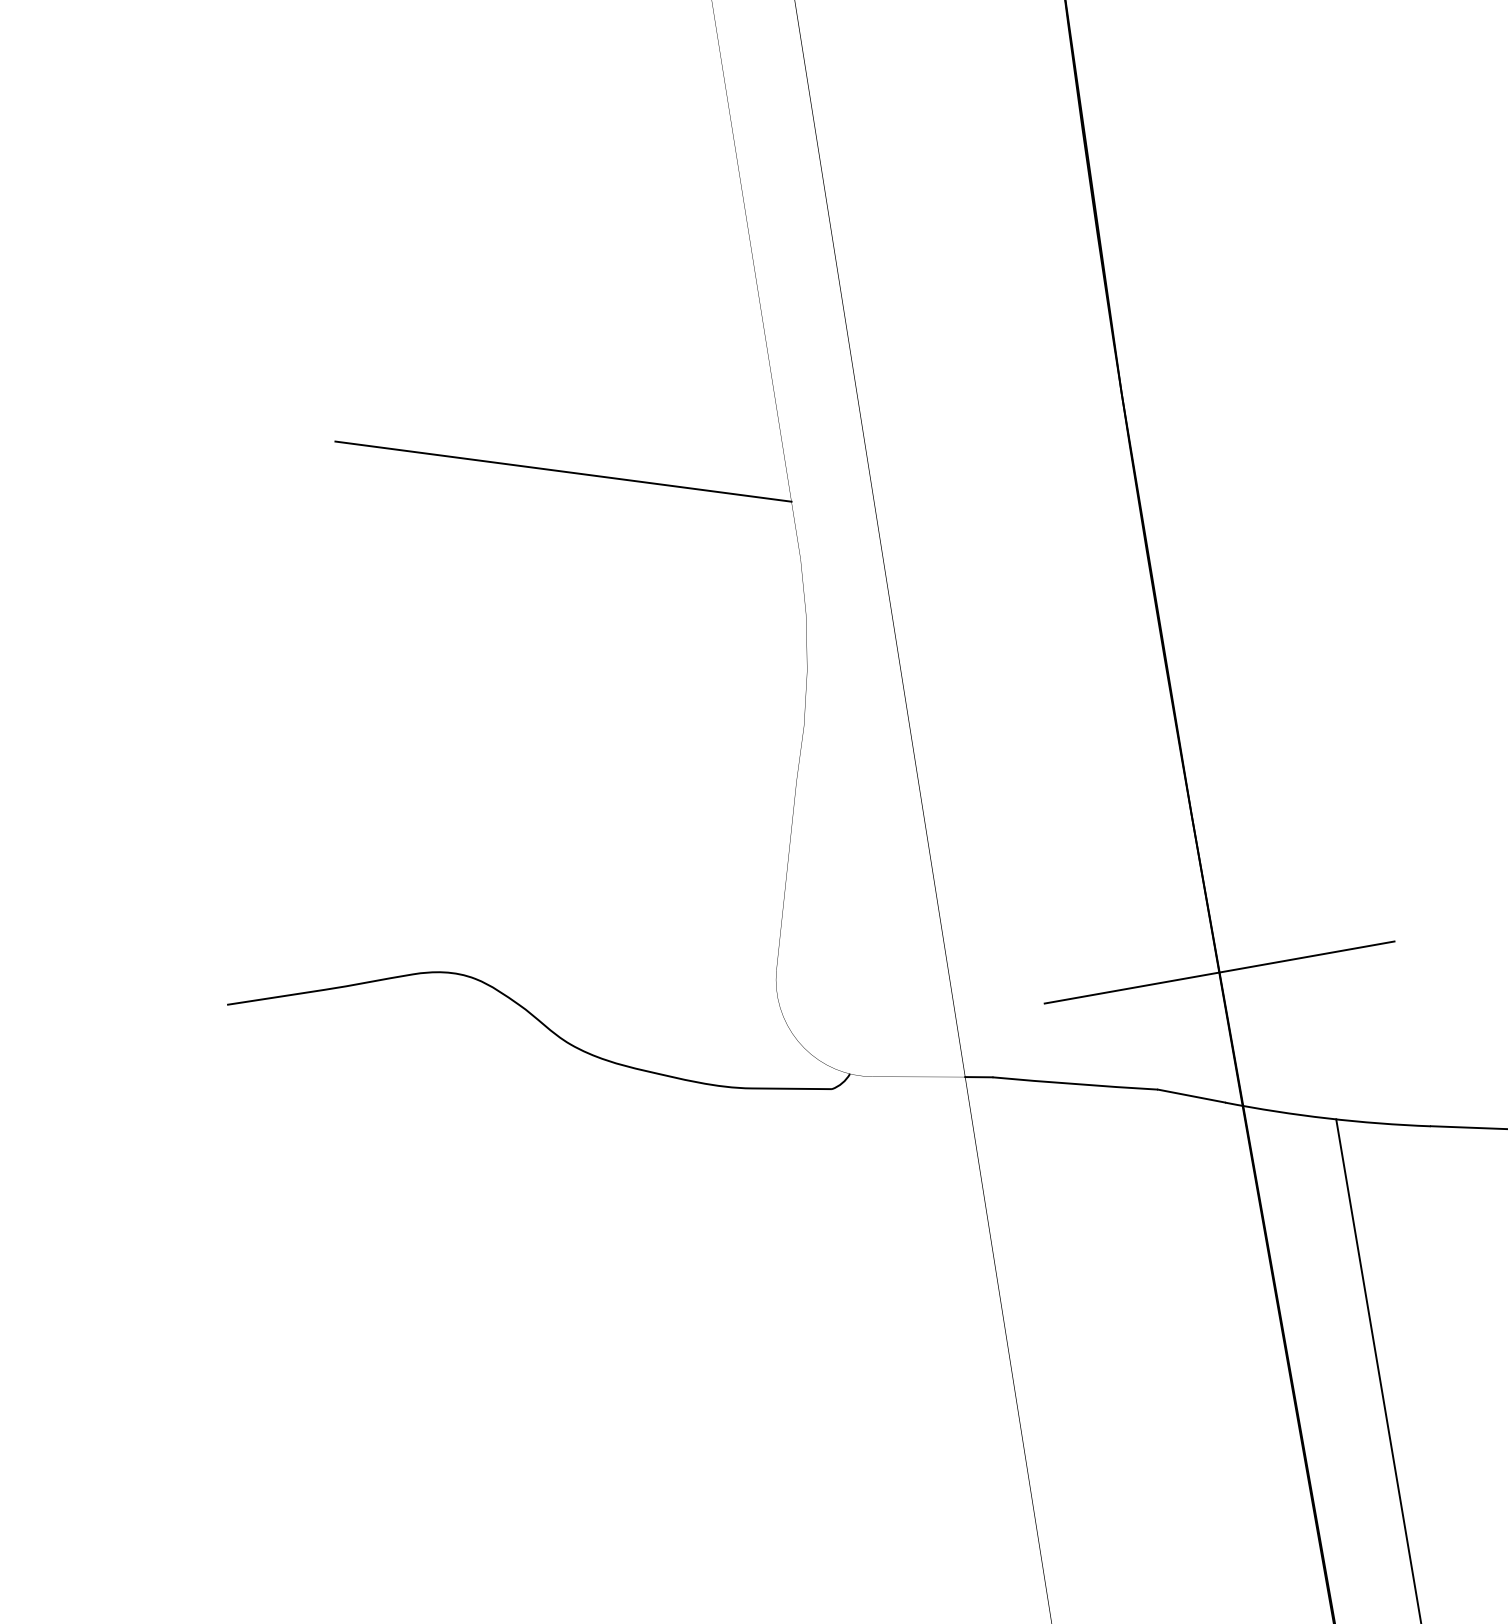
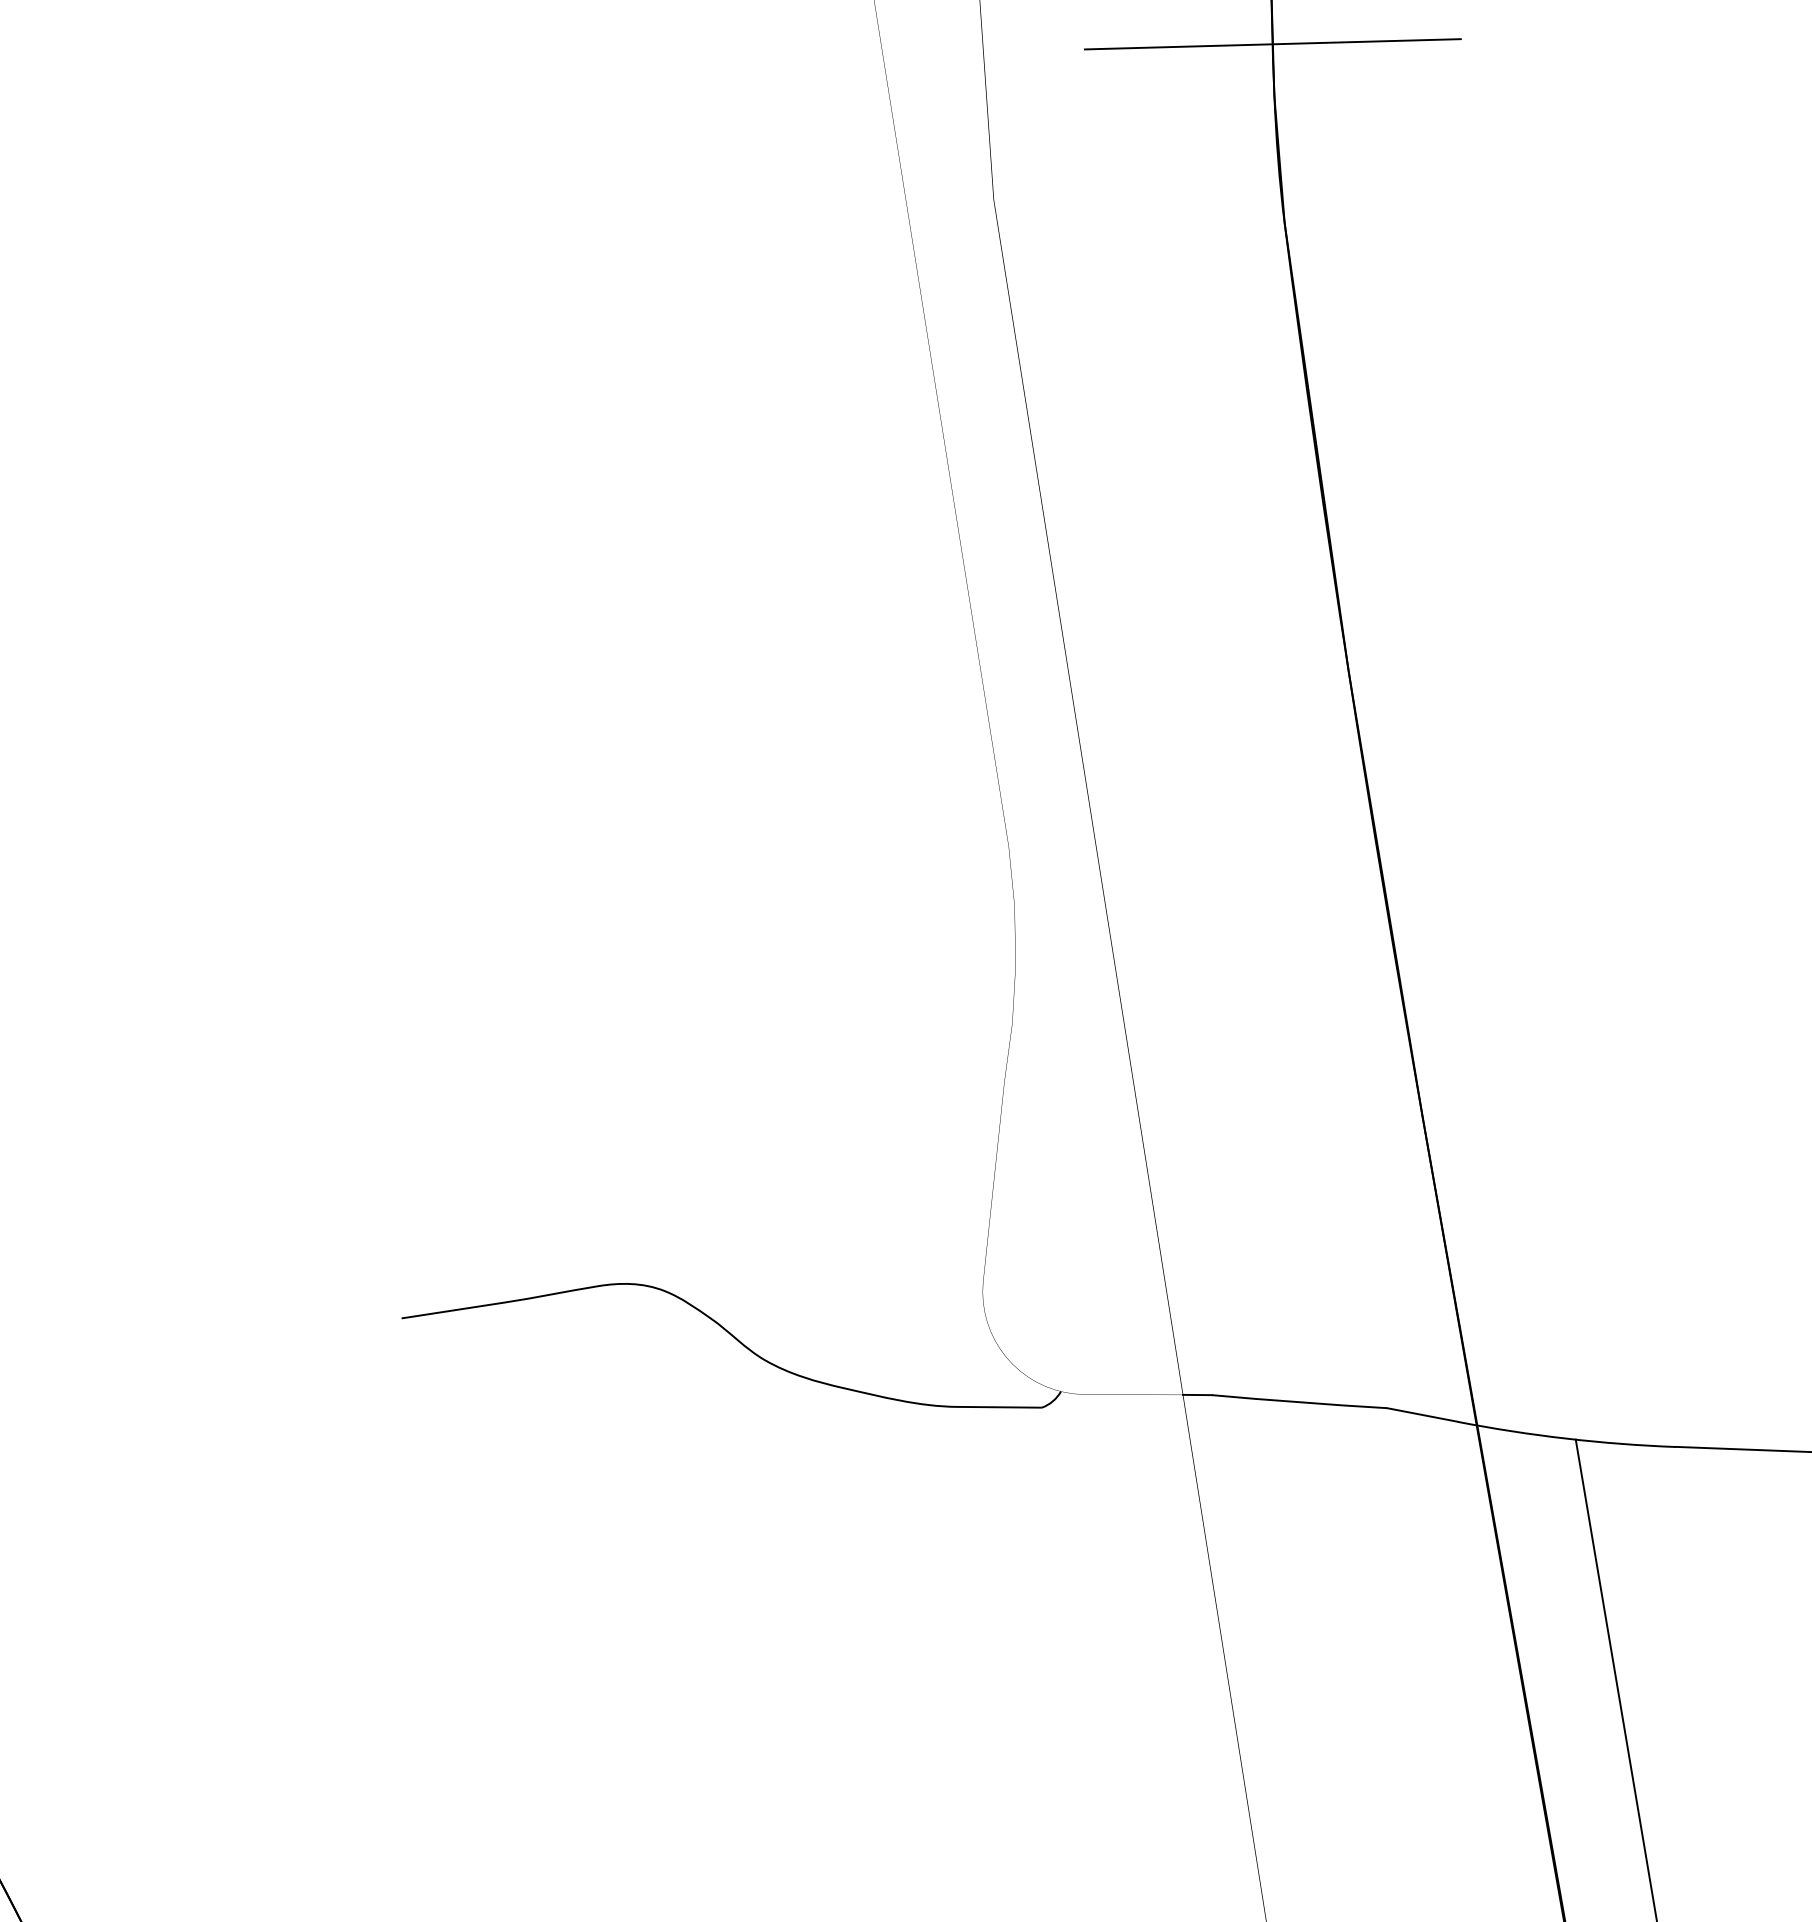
line: (563, 471) -> (757, 753), removed
line: (1219, 972) -> (1452, 1284), removed

